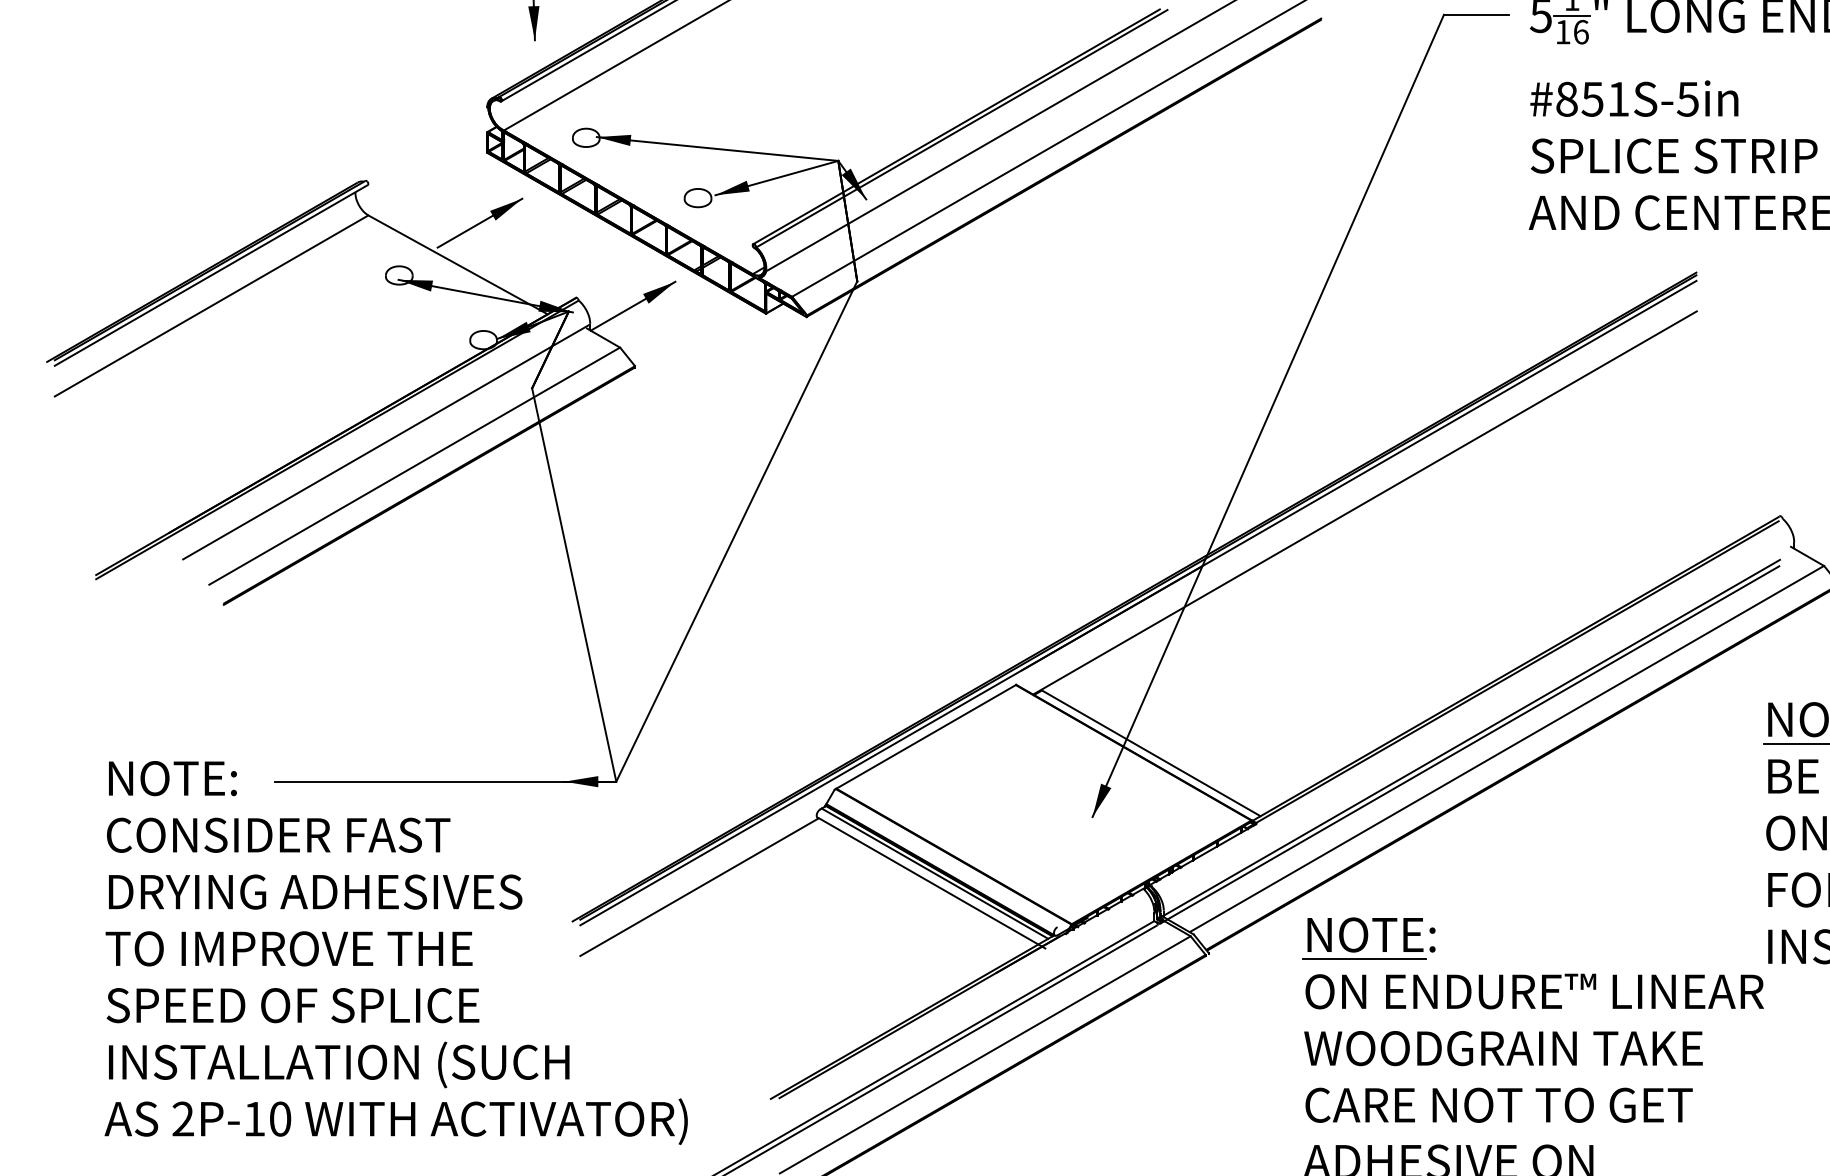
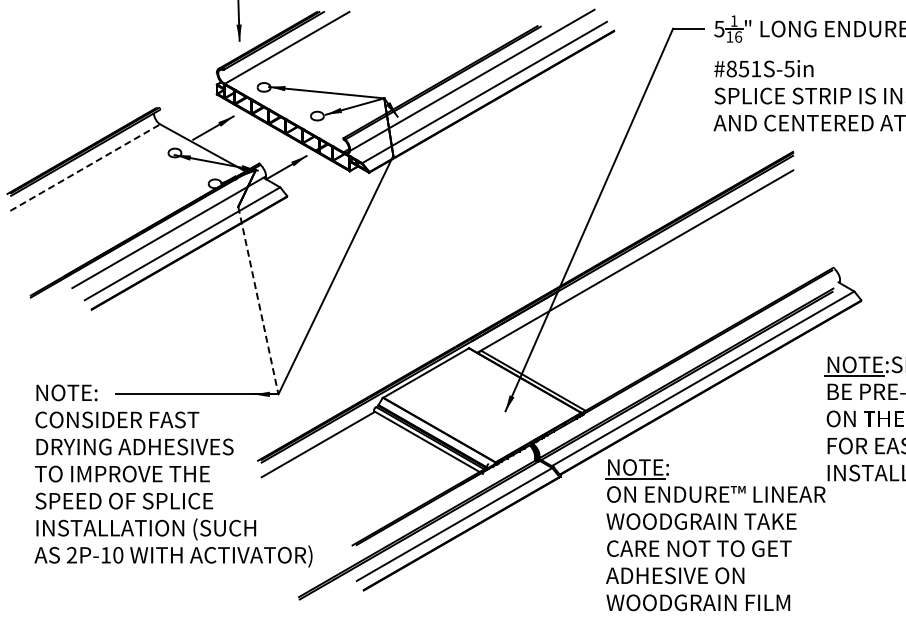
line: (211, 305) -> (85, 167), solid -> dashed
line: (574, 584) -> (258, 300), solid -> dashed

